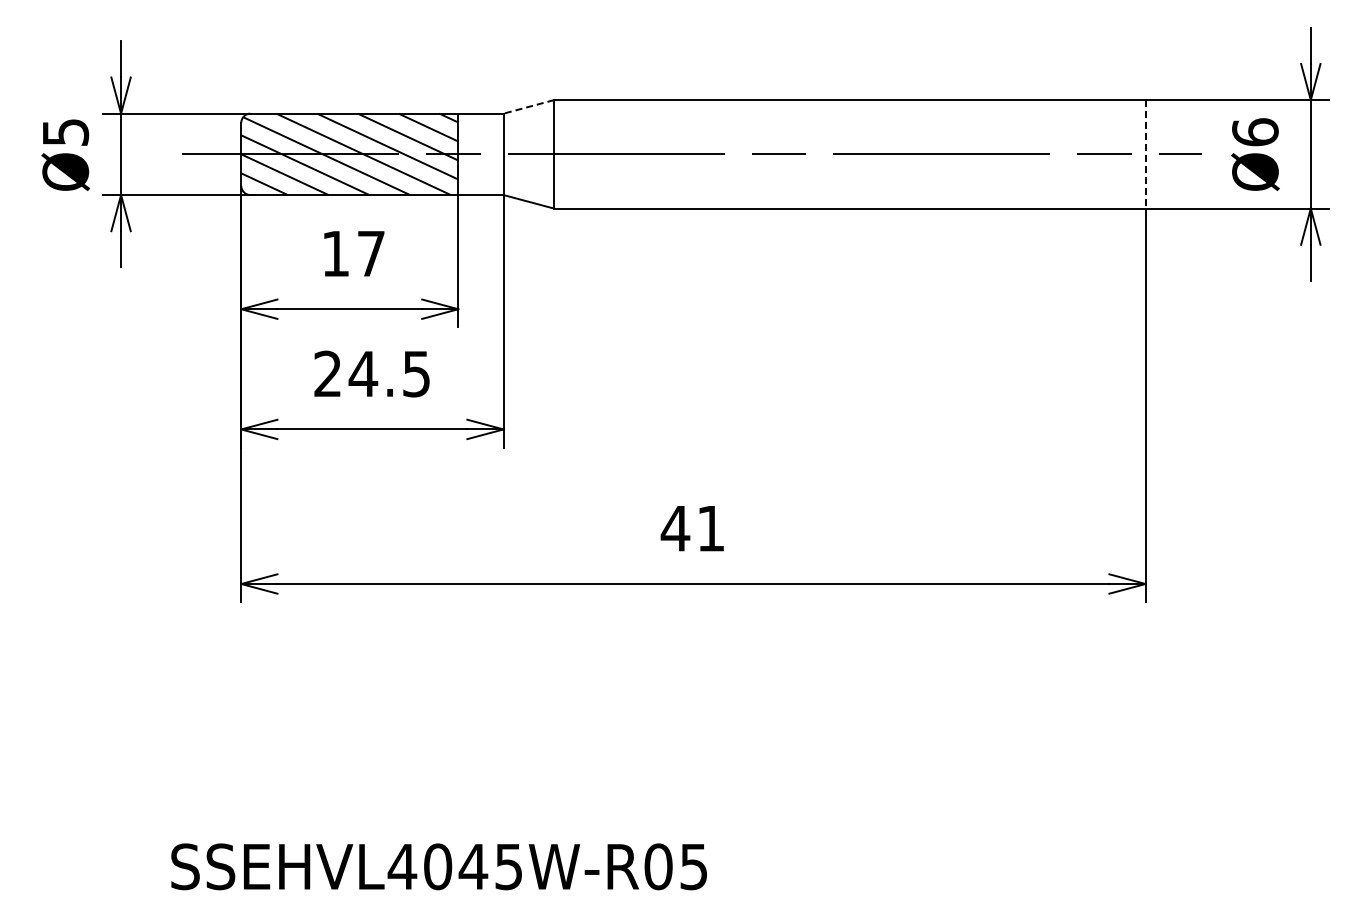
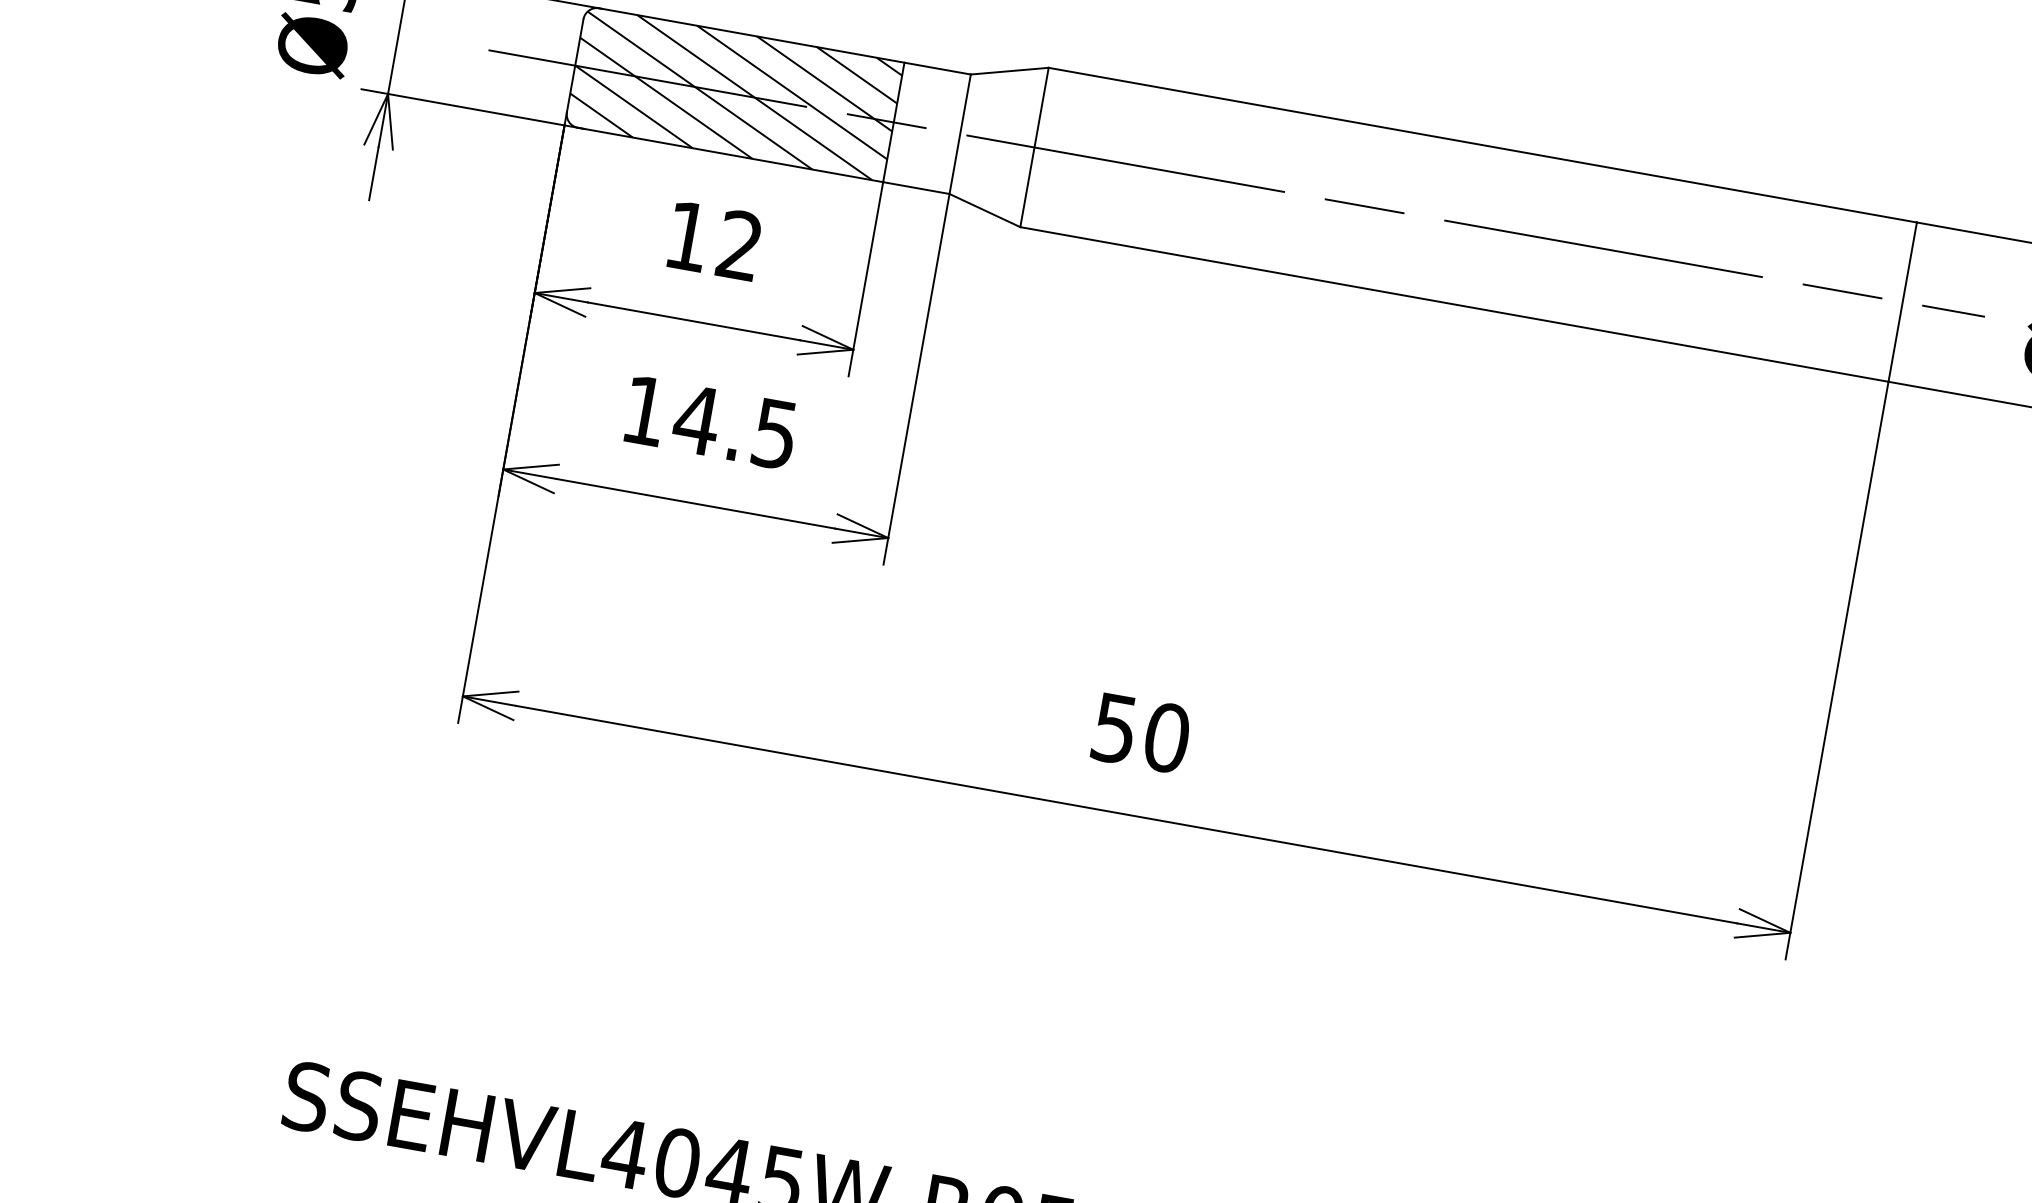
line: (528, 107) -> (1009, 71), dashed -> solid
line: (1145, 154) -> (1902, 302), dashed -> solid
text: (370, 253) -> (738, 244), 17 -> 12
text: (327, 373) -> (644, 409), 24.5 -> 14.5
text: (692, 528) -> (1139, 732), 41 -> 50

